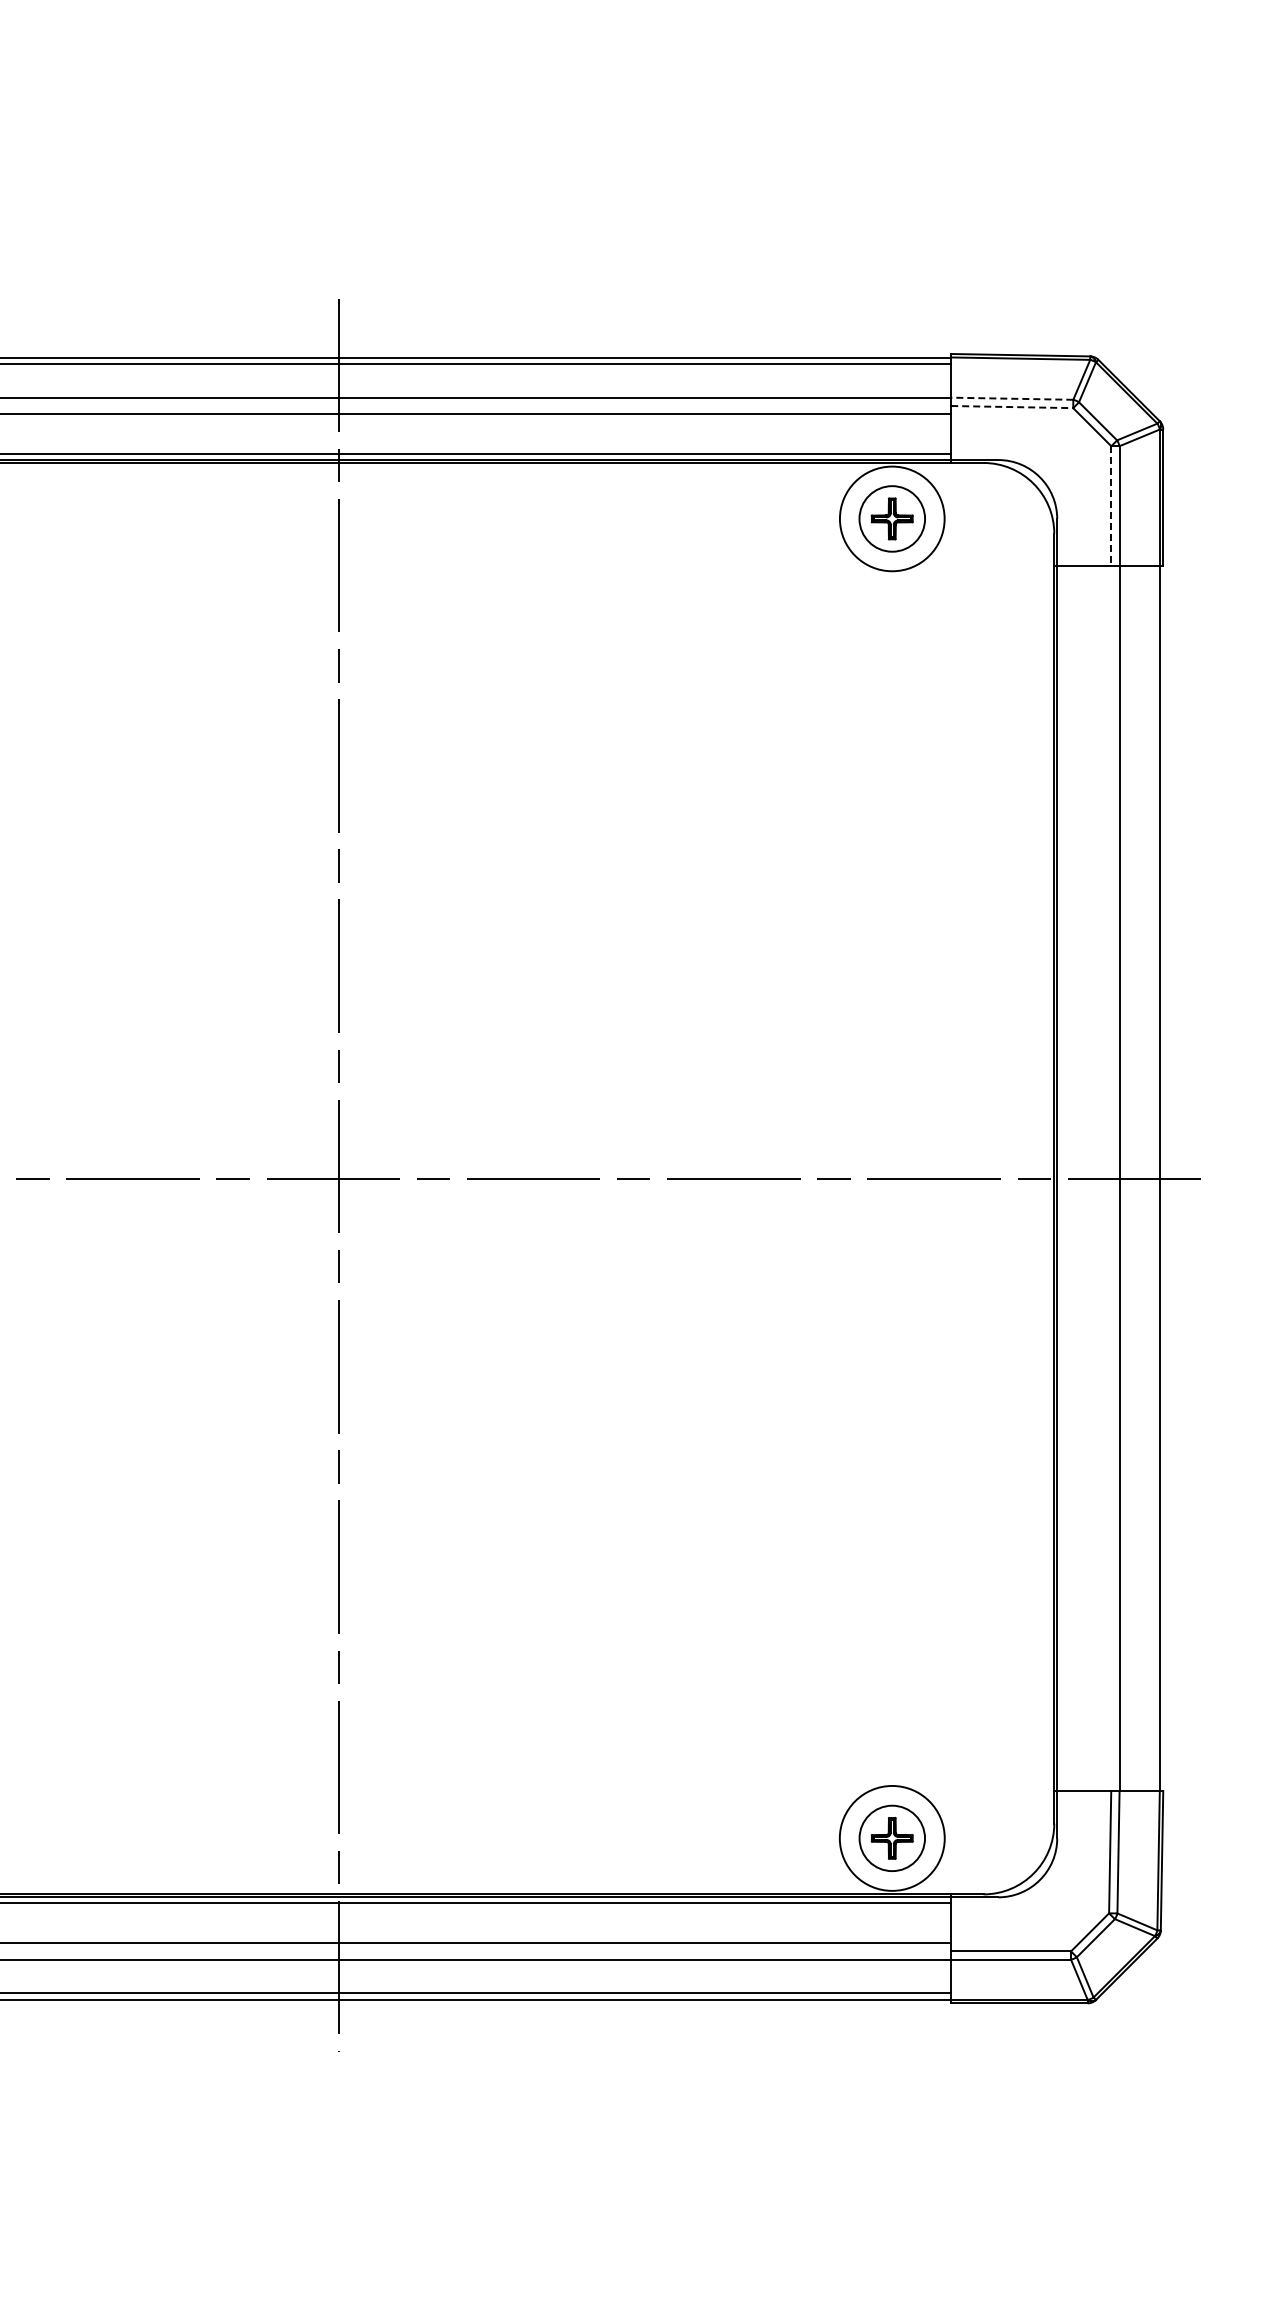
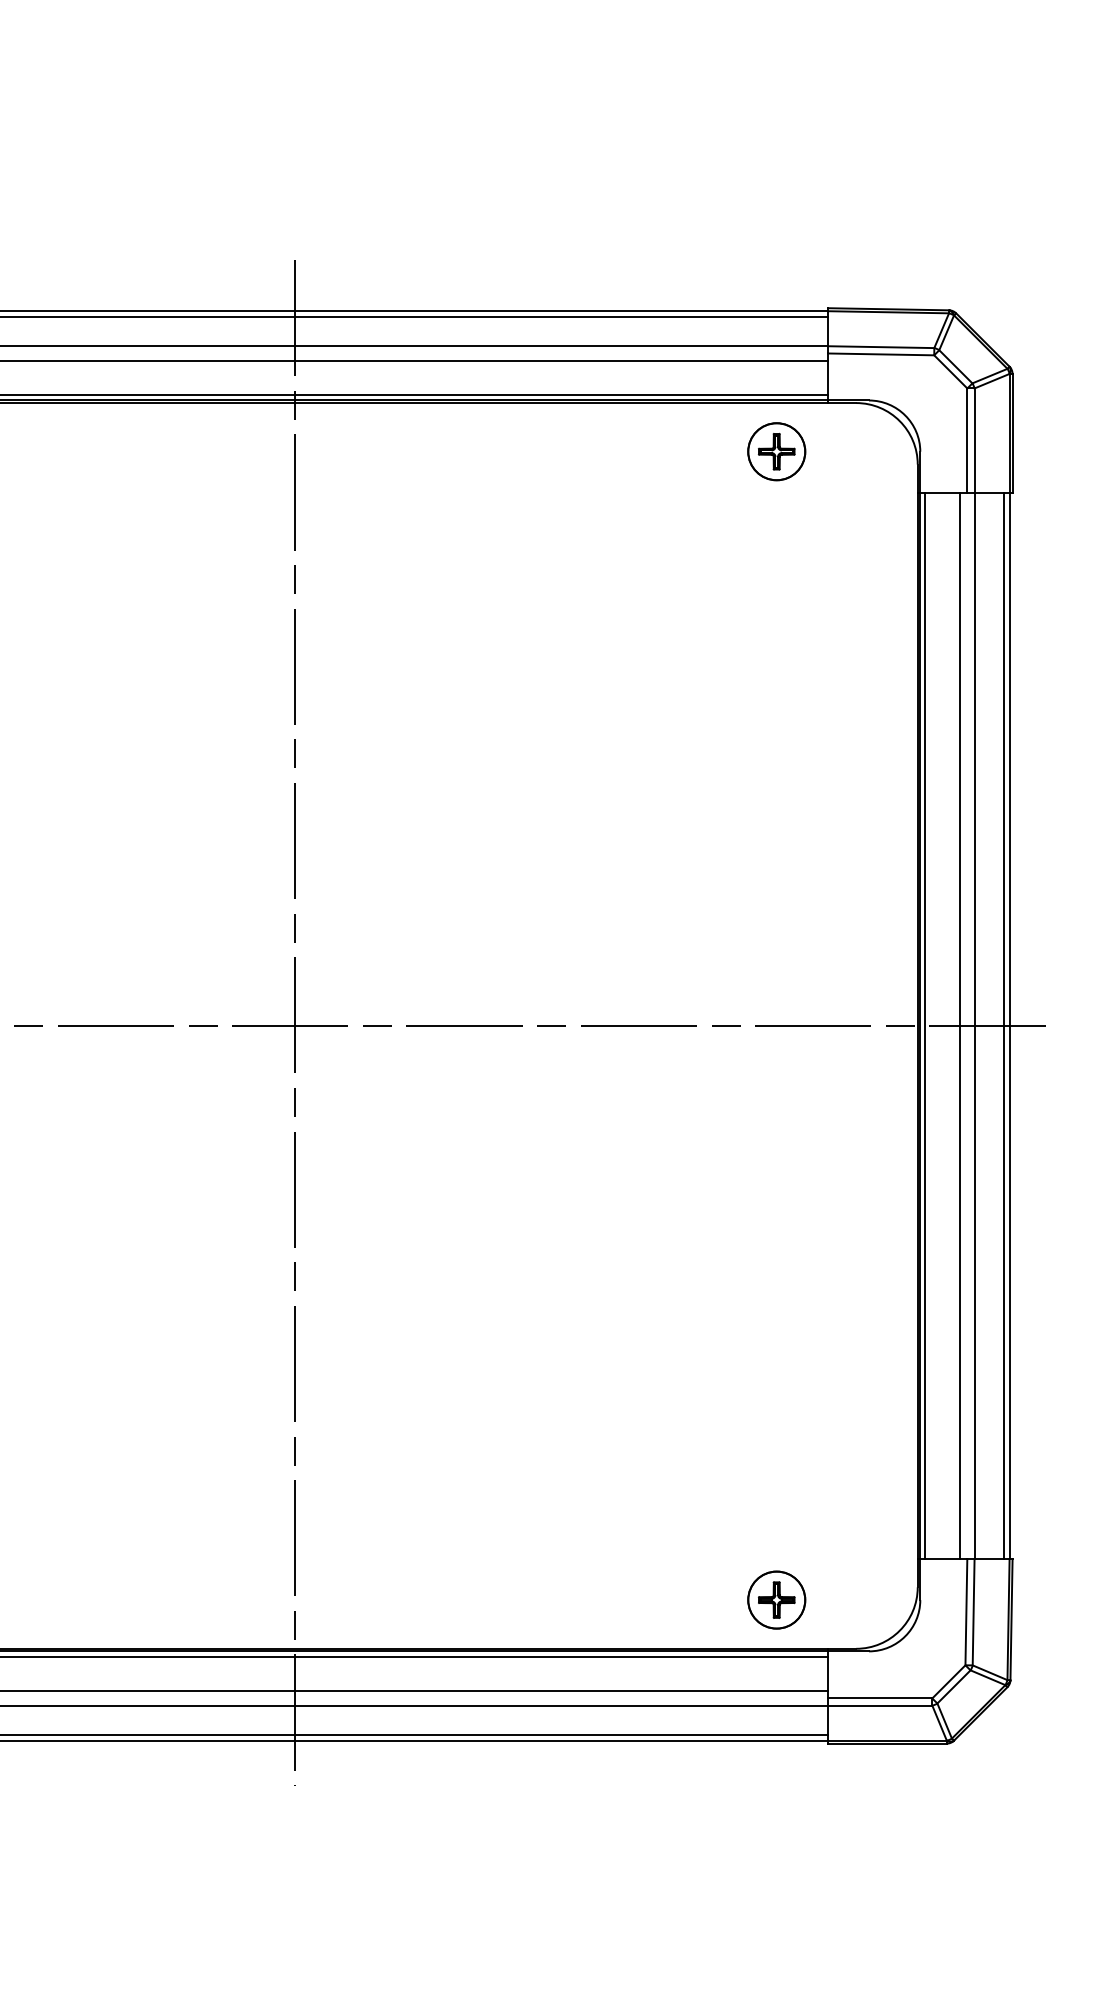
line: (1011, 398) -> (880, 346), dashed -> solid
line: (1012, 407) -> (881, 354), dashed -> solid
line: (1111, 506) -> (967, 440), dashed -> solid
circle: (892, 518) -> (776, 451), size x0.62
line: (1063, 1178) -> (925, 1025), added
line: (1102, 1178) -> (959, 1025), added
line: (1152, 1178) -> (1003, 1025), added
circle: (892, 1838) -> (776, 1600), size x0.62

